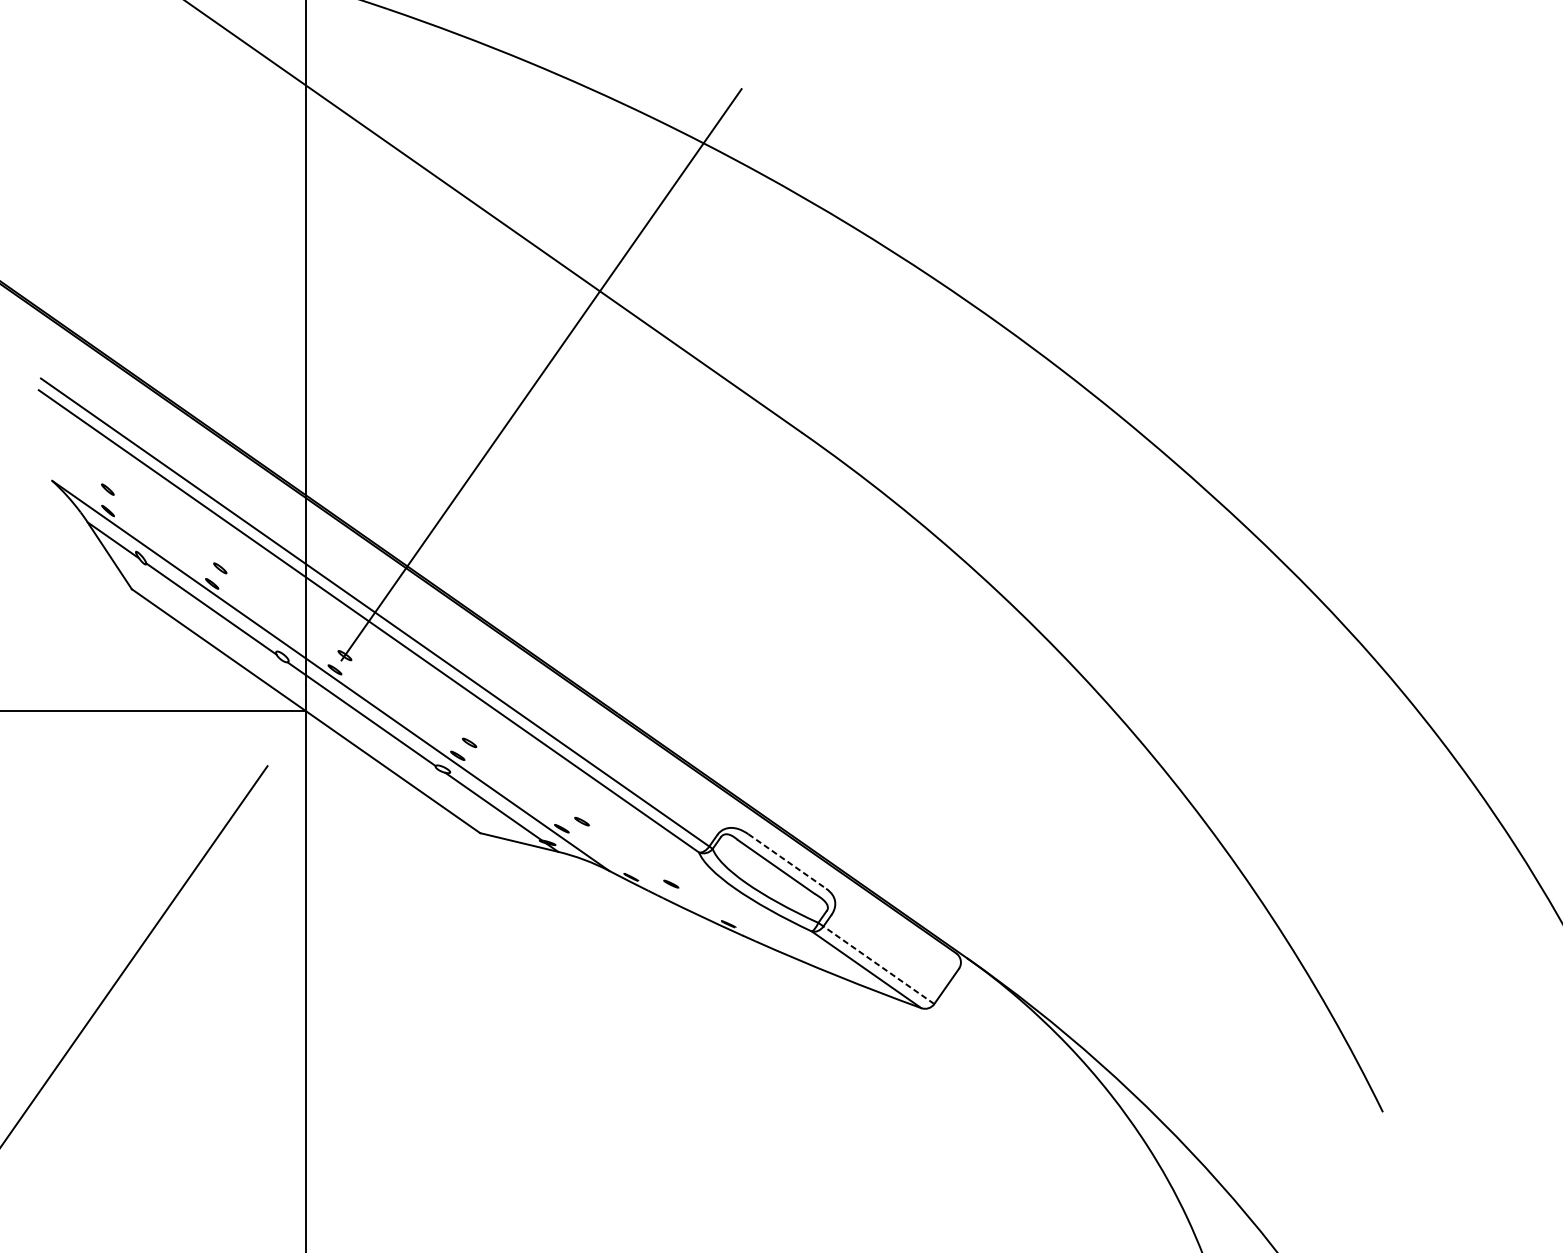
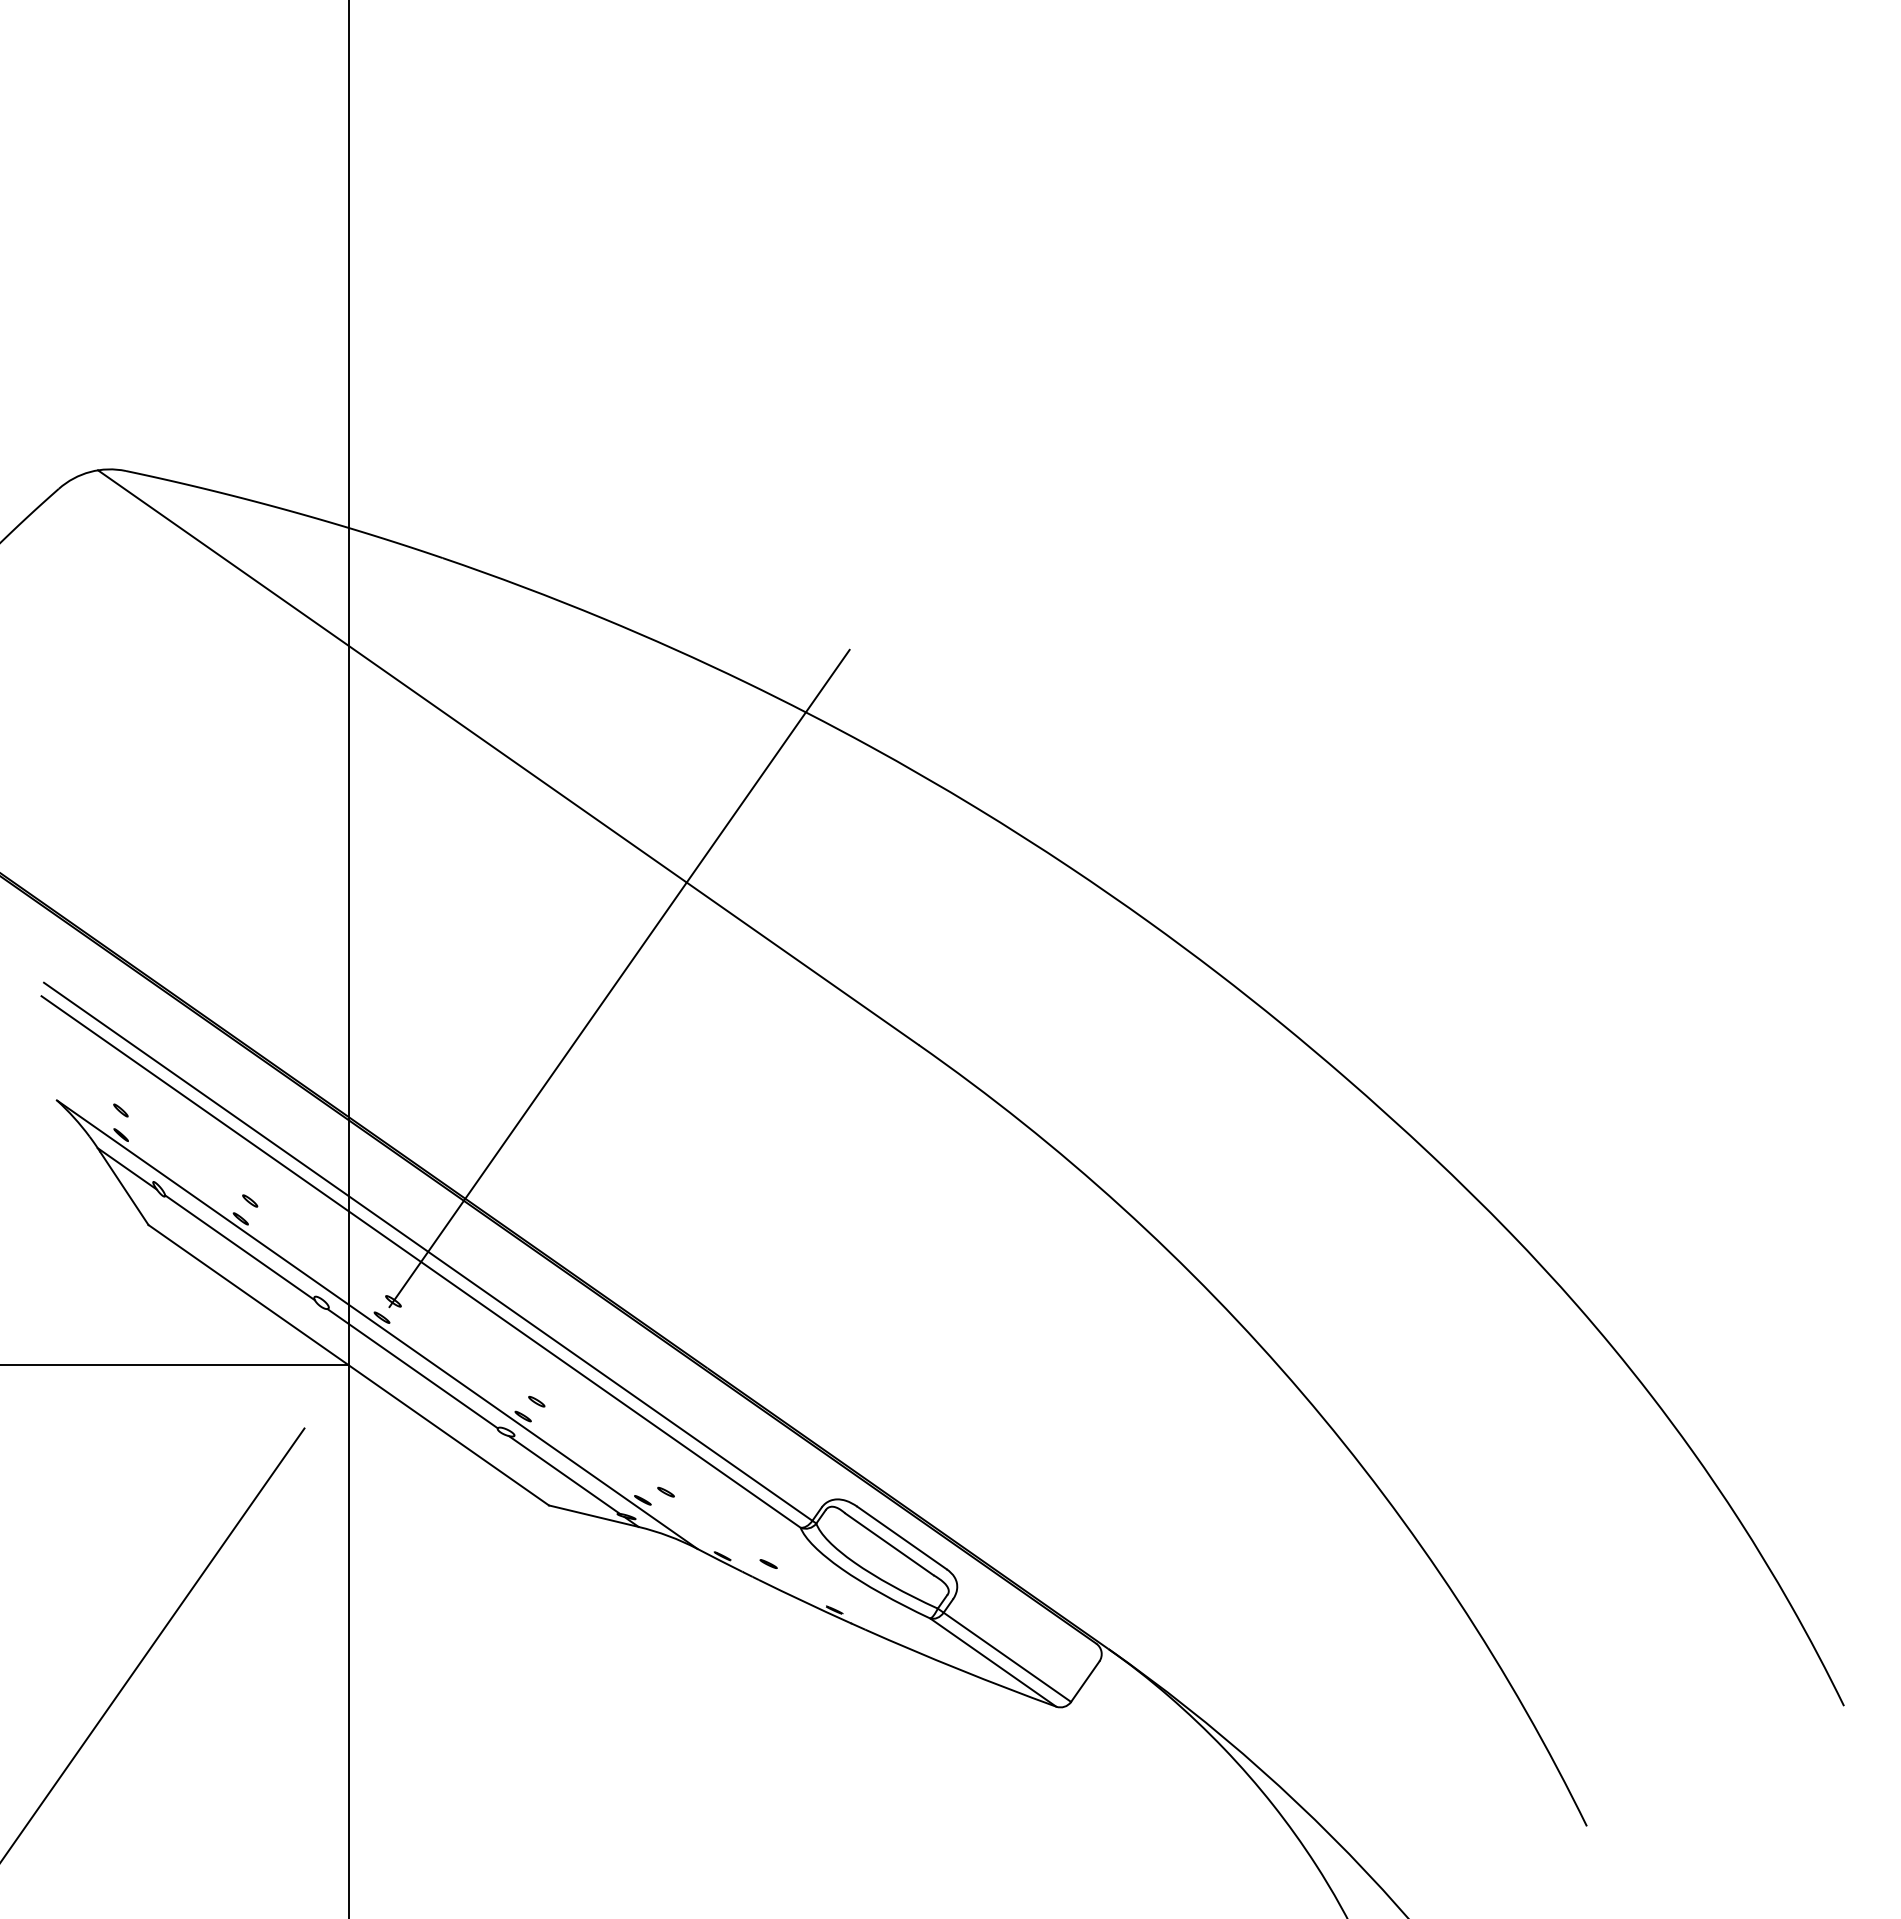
line: (787, 861) -> (902, 1537), dashed -> solid
line: (879, 965) -> (1007, 1657), dashed -> solid

